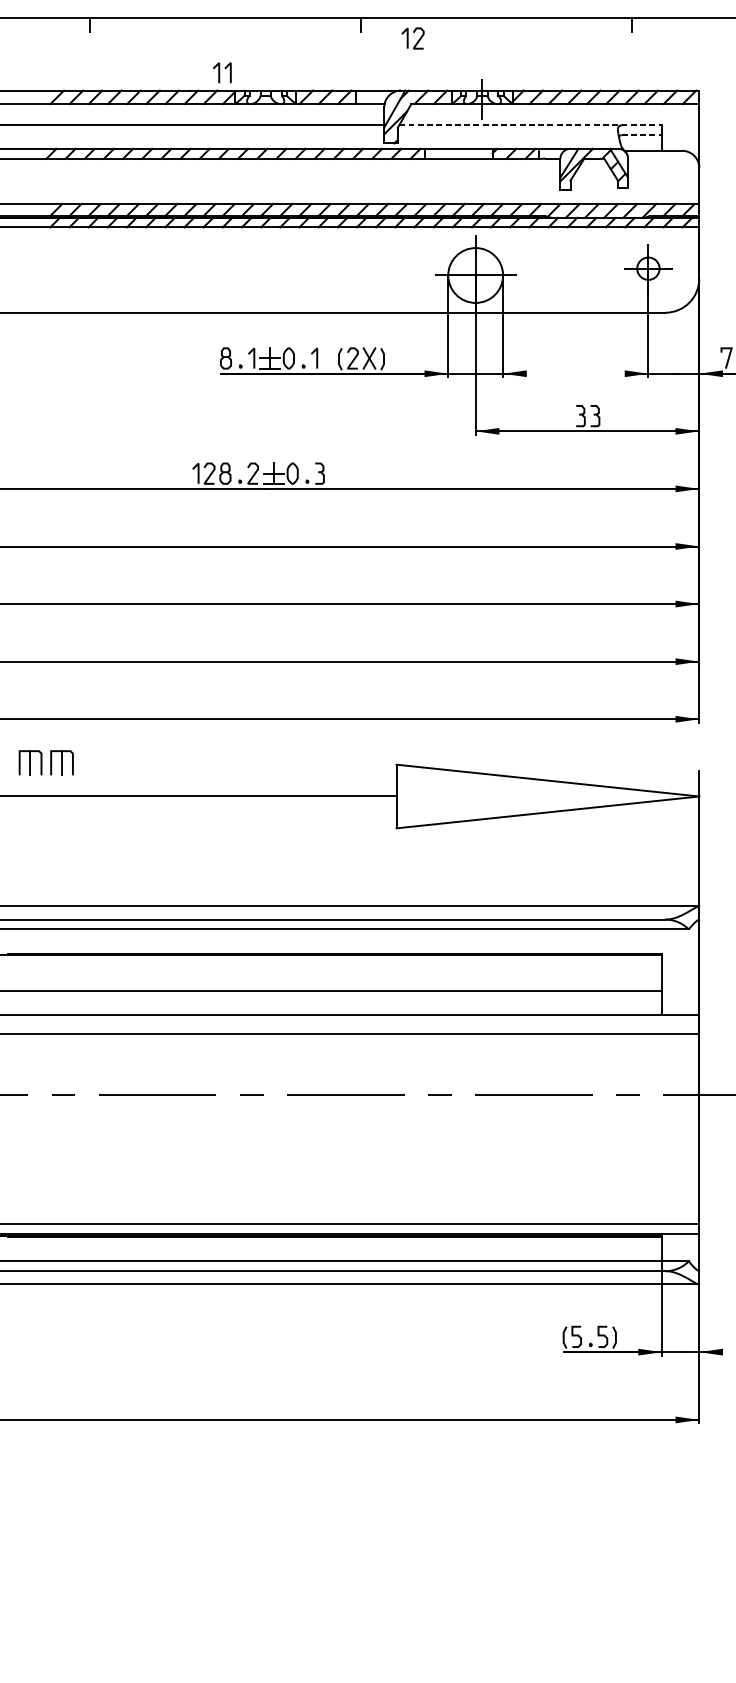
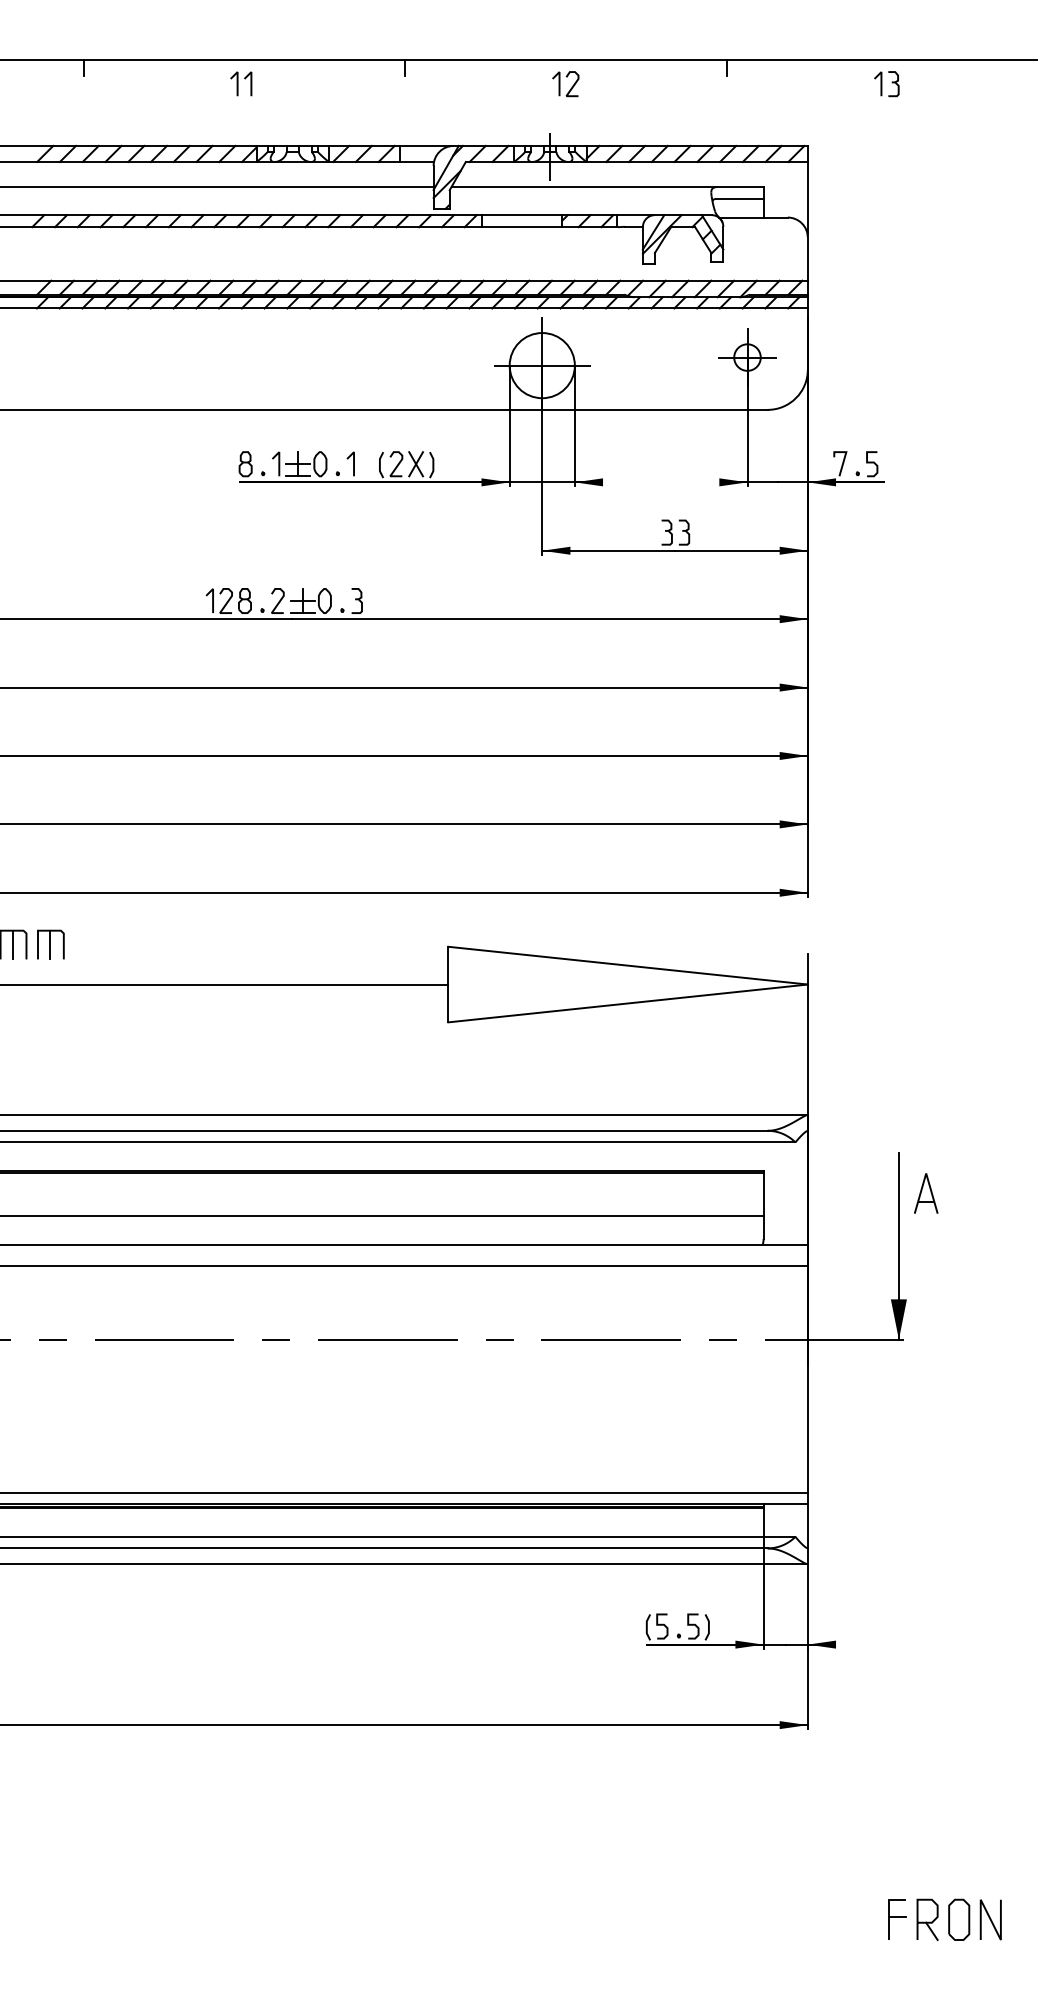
part: (412, 38) -> (565, 84), moved
part: (222, 72) -> (241, 83), moved
line: (531, 124) -> (608, 186), dashed -> solid
line: (641, 135) -> (739, 199), dashed -> solid

